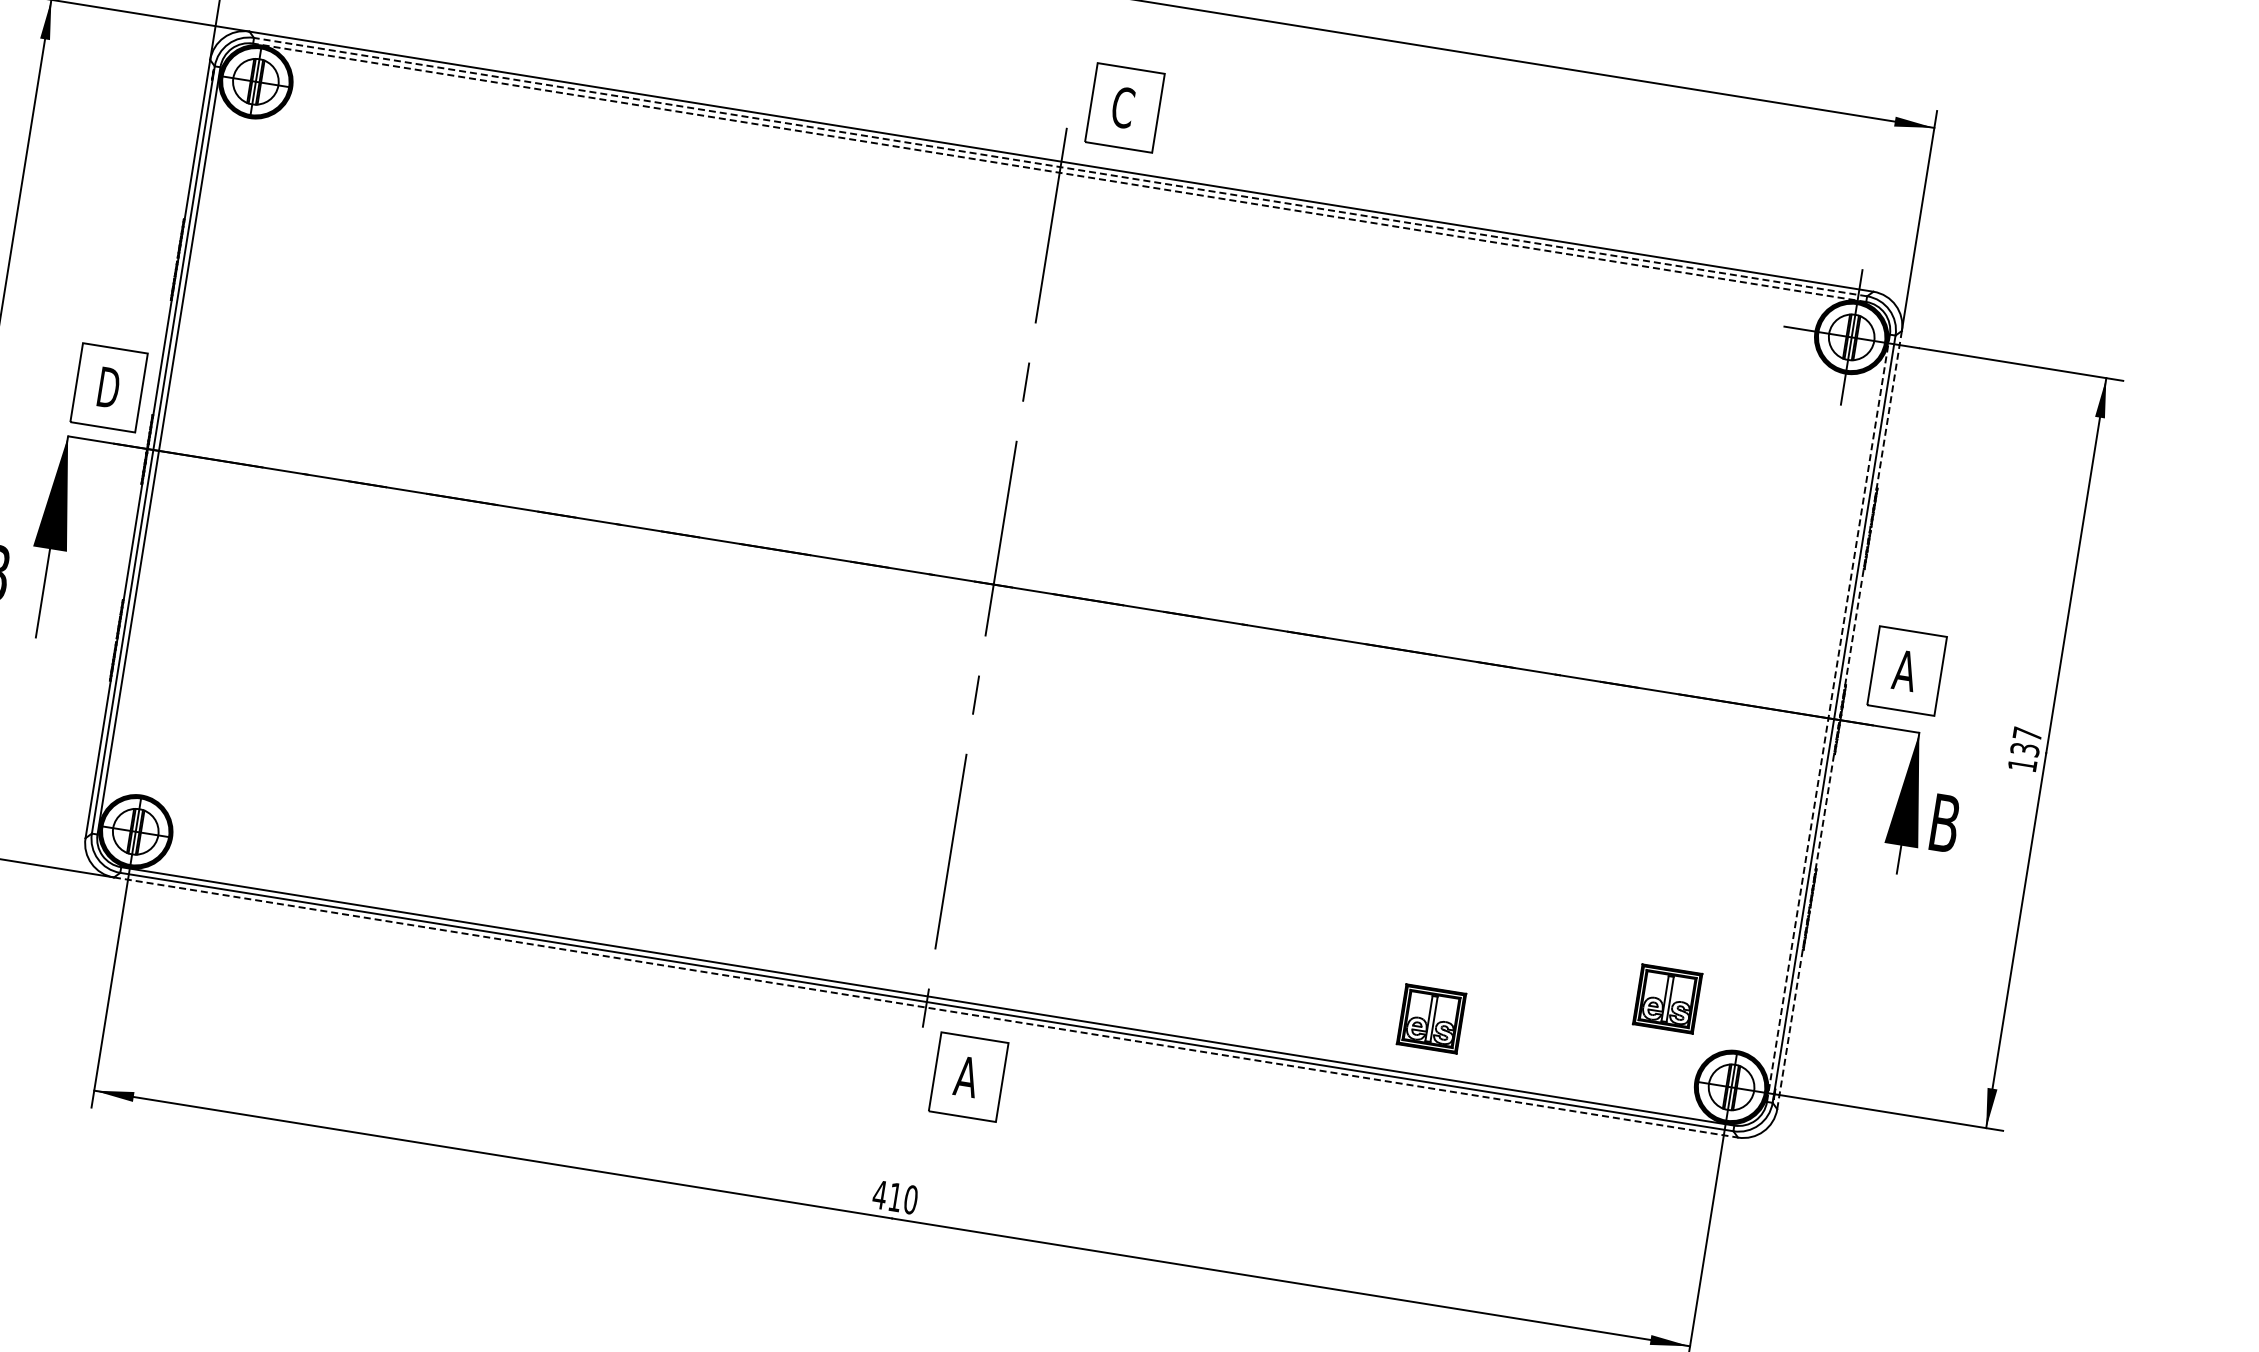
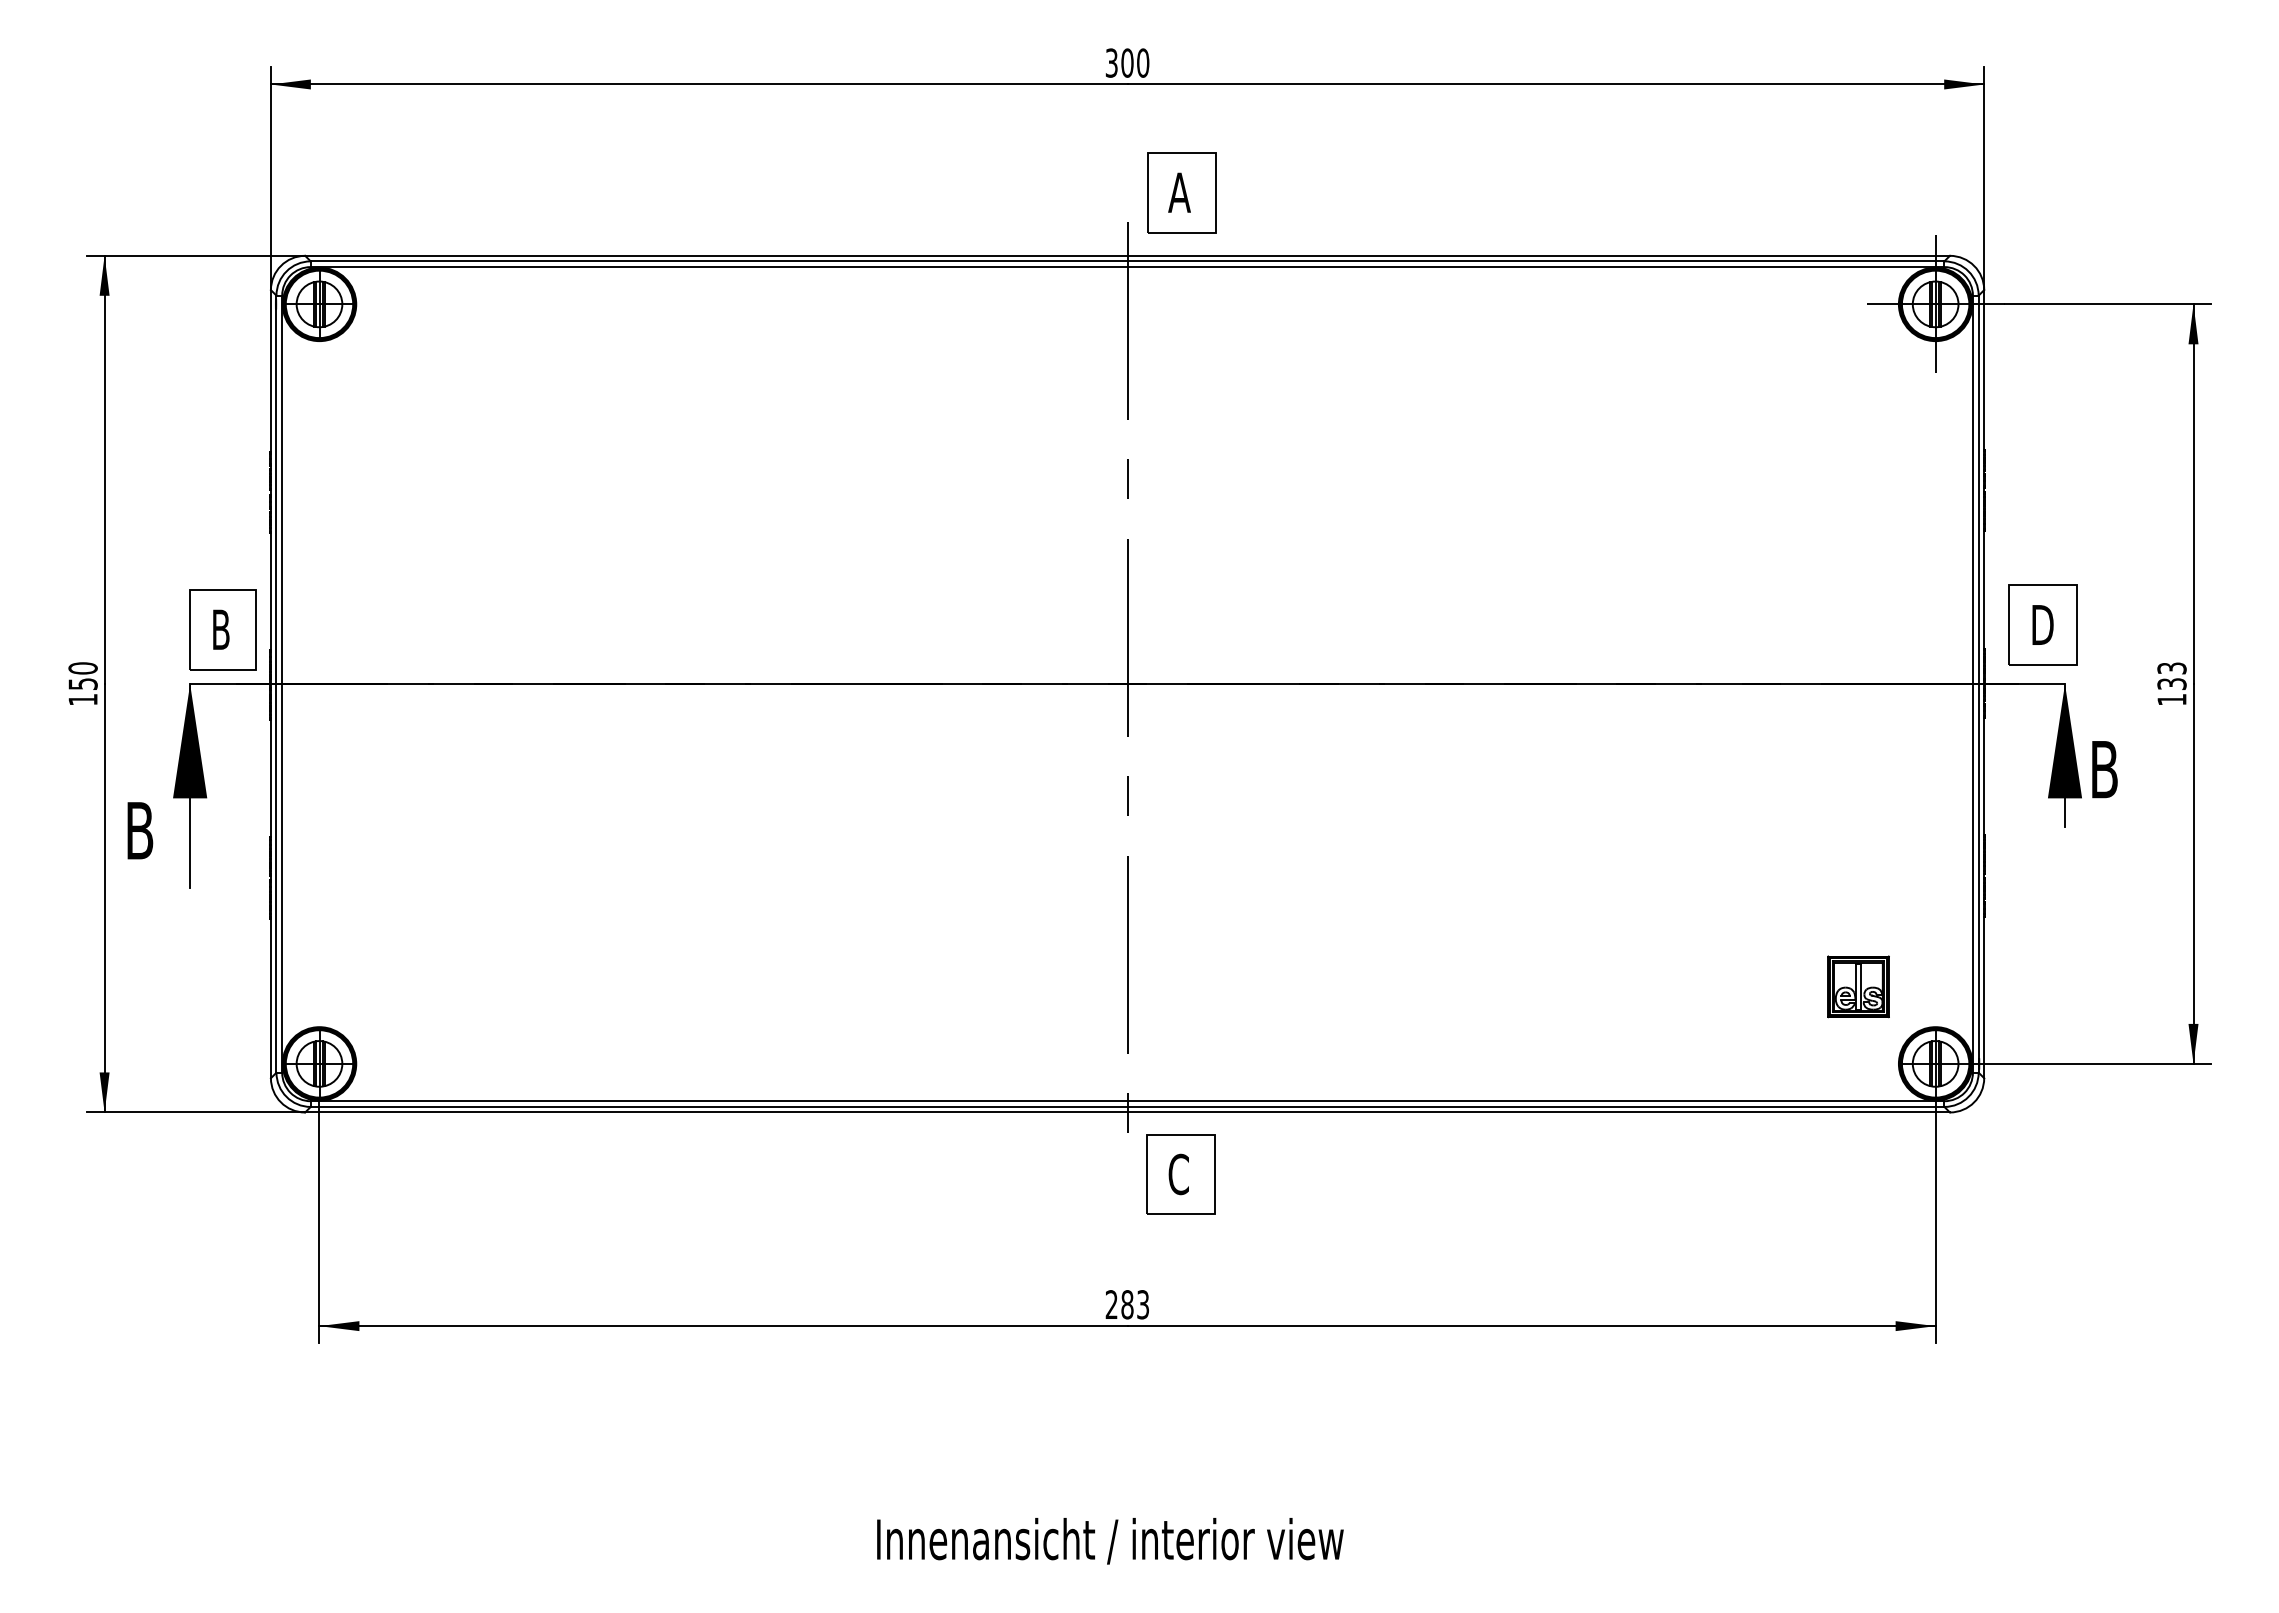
text: (1122, 107) -> (1179, 192), C -> A
line: (1060, 167) -> (1127, 261), dashed -> solid
line: (1059, 173) -> (1127, 267), dashed -> solid
text: (110, 387) -> (224, 629), D -> B
text: (1905, 670) -> (2041, 624), A -> D
line: (1827, 718) -> (1972, 684), dashed -> solid
line: (1839, 719) -> (1984, 683), dashed -> solid
text: (2026, 734) -> (2171, 668), 137 -> 133
line: (926, 1007) -> (1128, 1112), dashed -> solid
part: (1431, 1018) -> (1628, 1043), removed
text: (966, 1076) -> (1178, 1174), A -> C
text: (895, 1197) -> (1127, 1304), 410 -> 283

